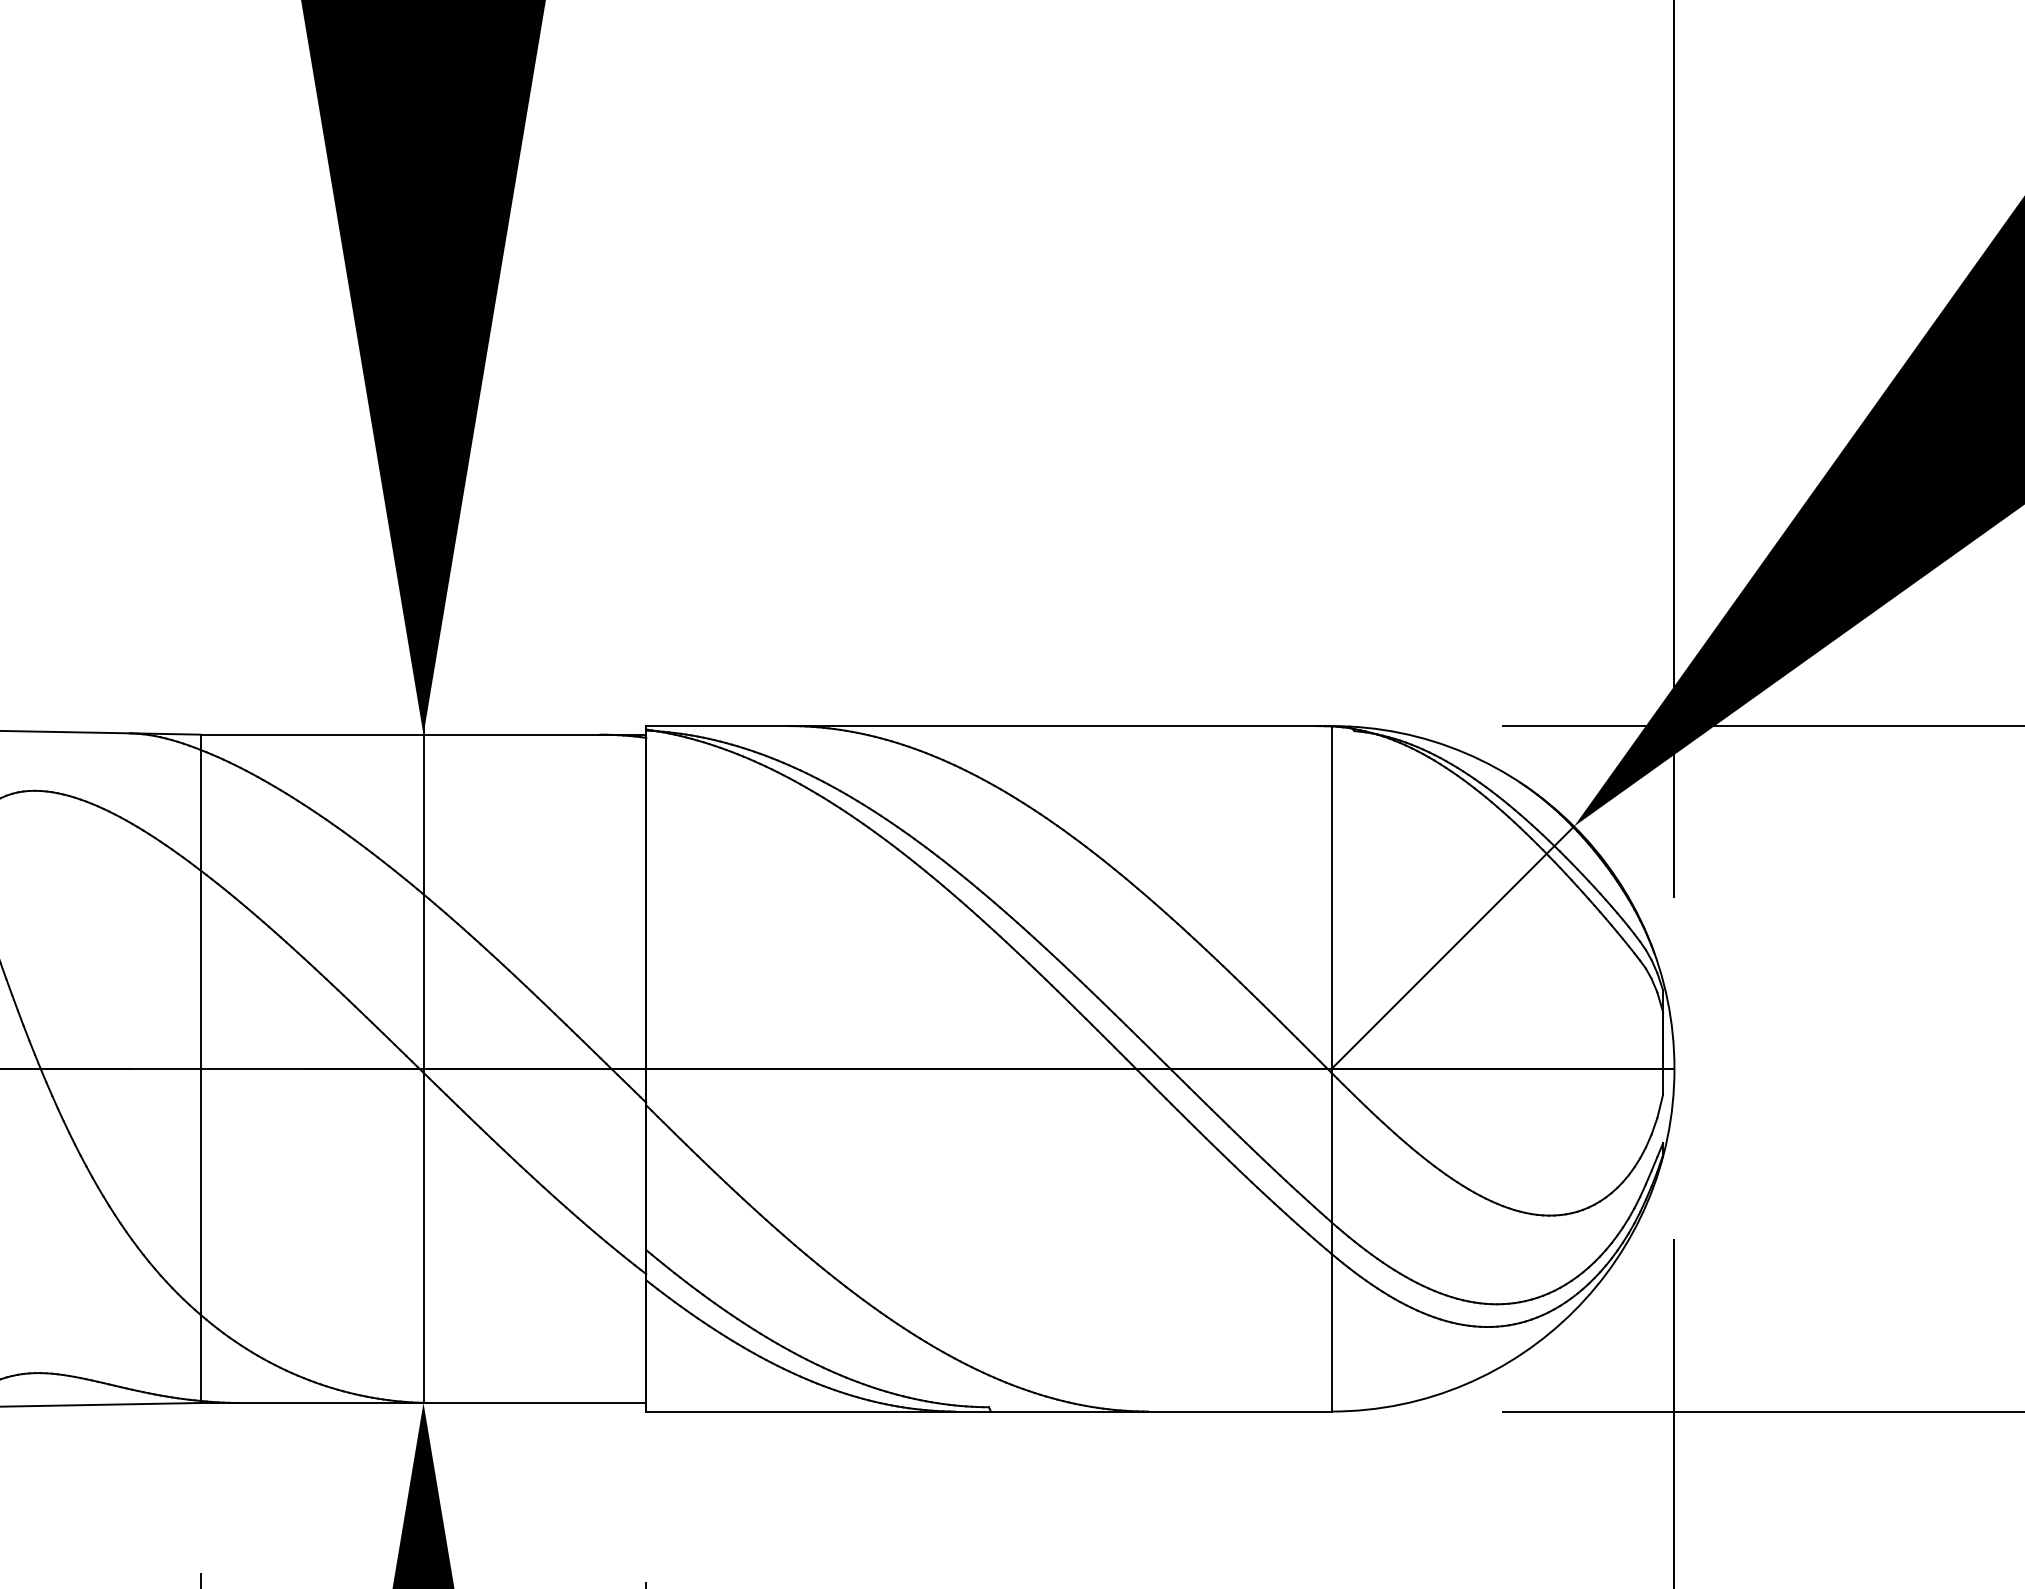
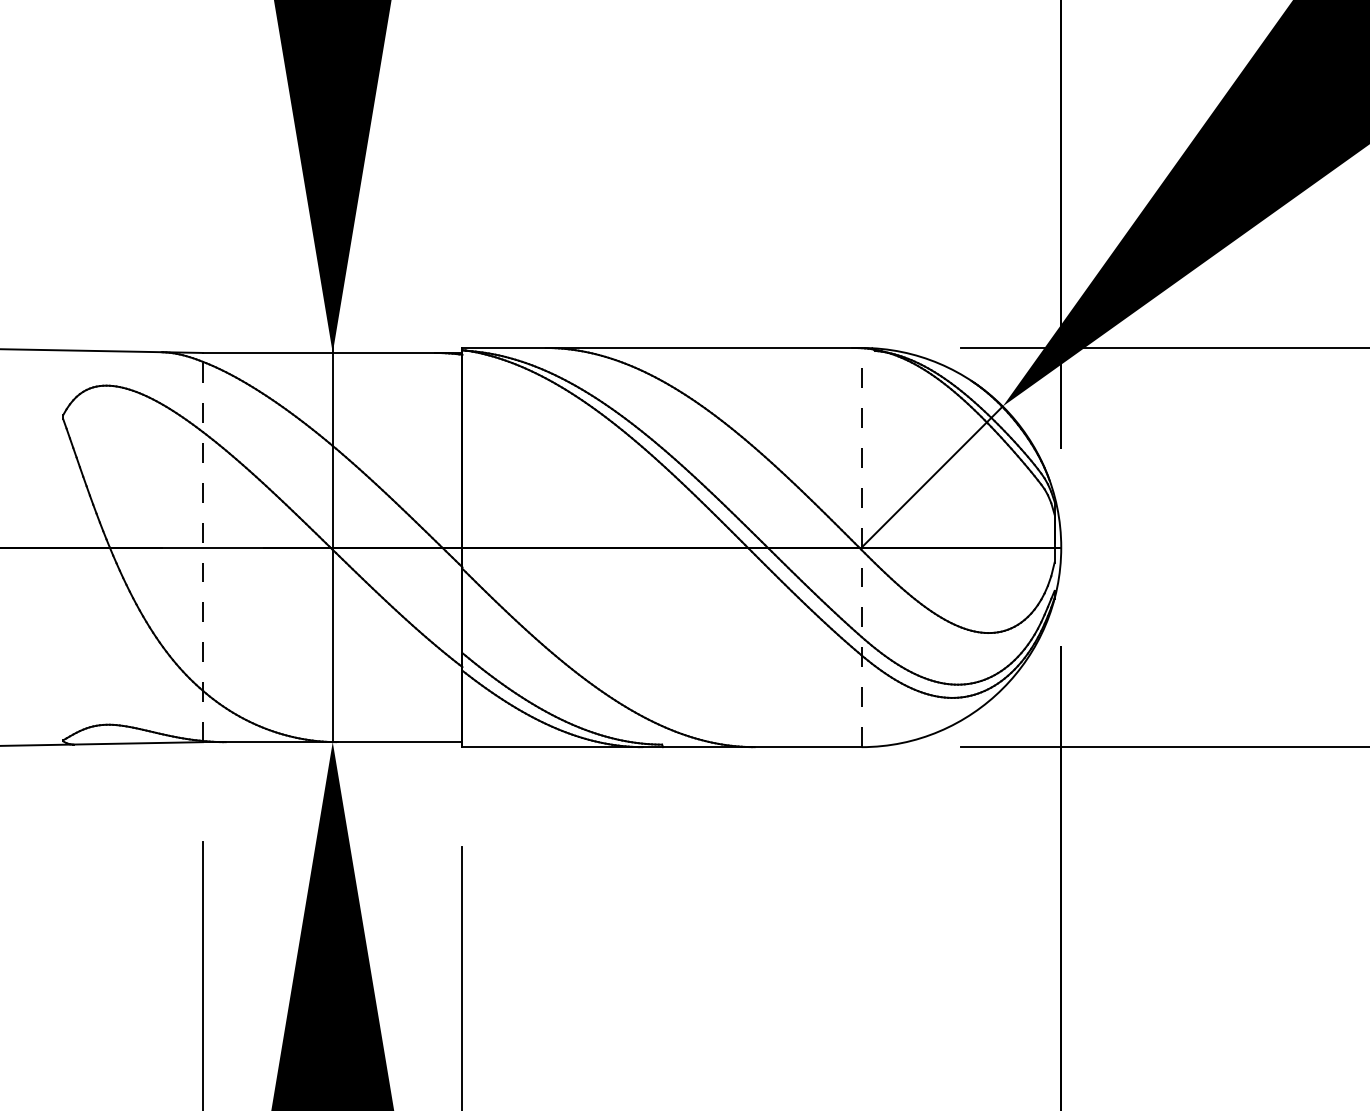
line: (201, 1068) -> (203, 547), solid -> dashed
line: (1331, 1068) -> (861, 547), solid -> dashed

